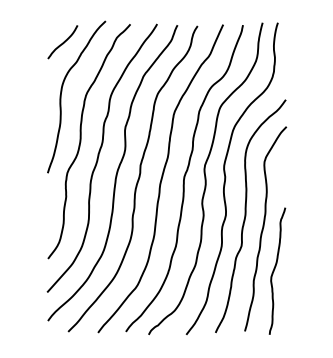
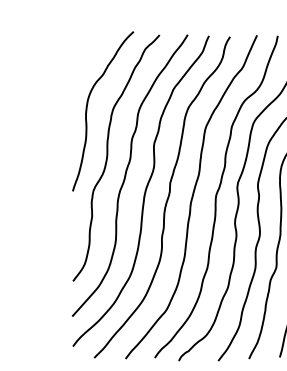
curve: (62, 42) -> (88, 54), removed

